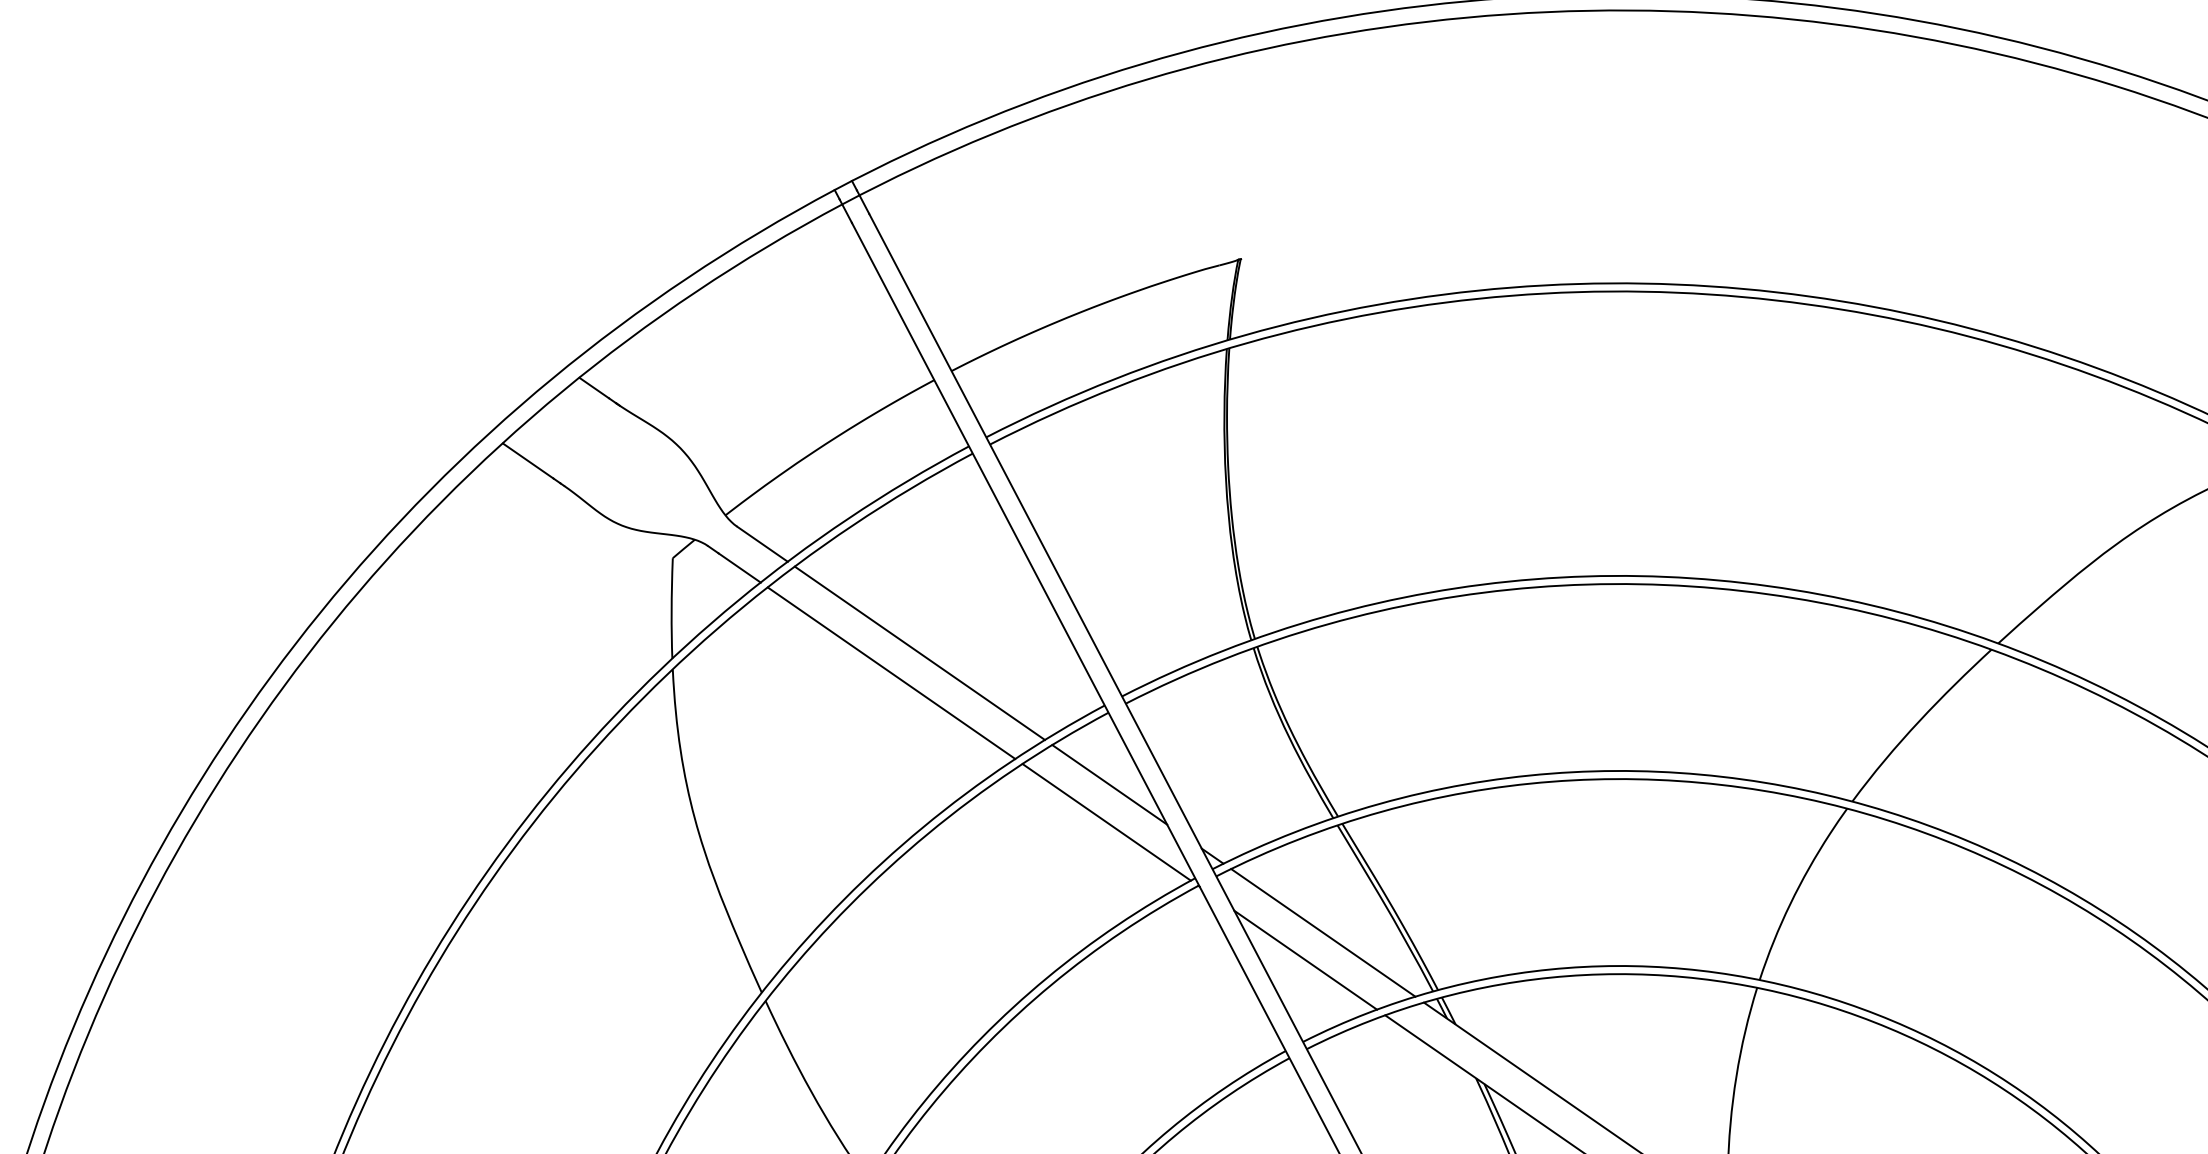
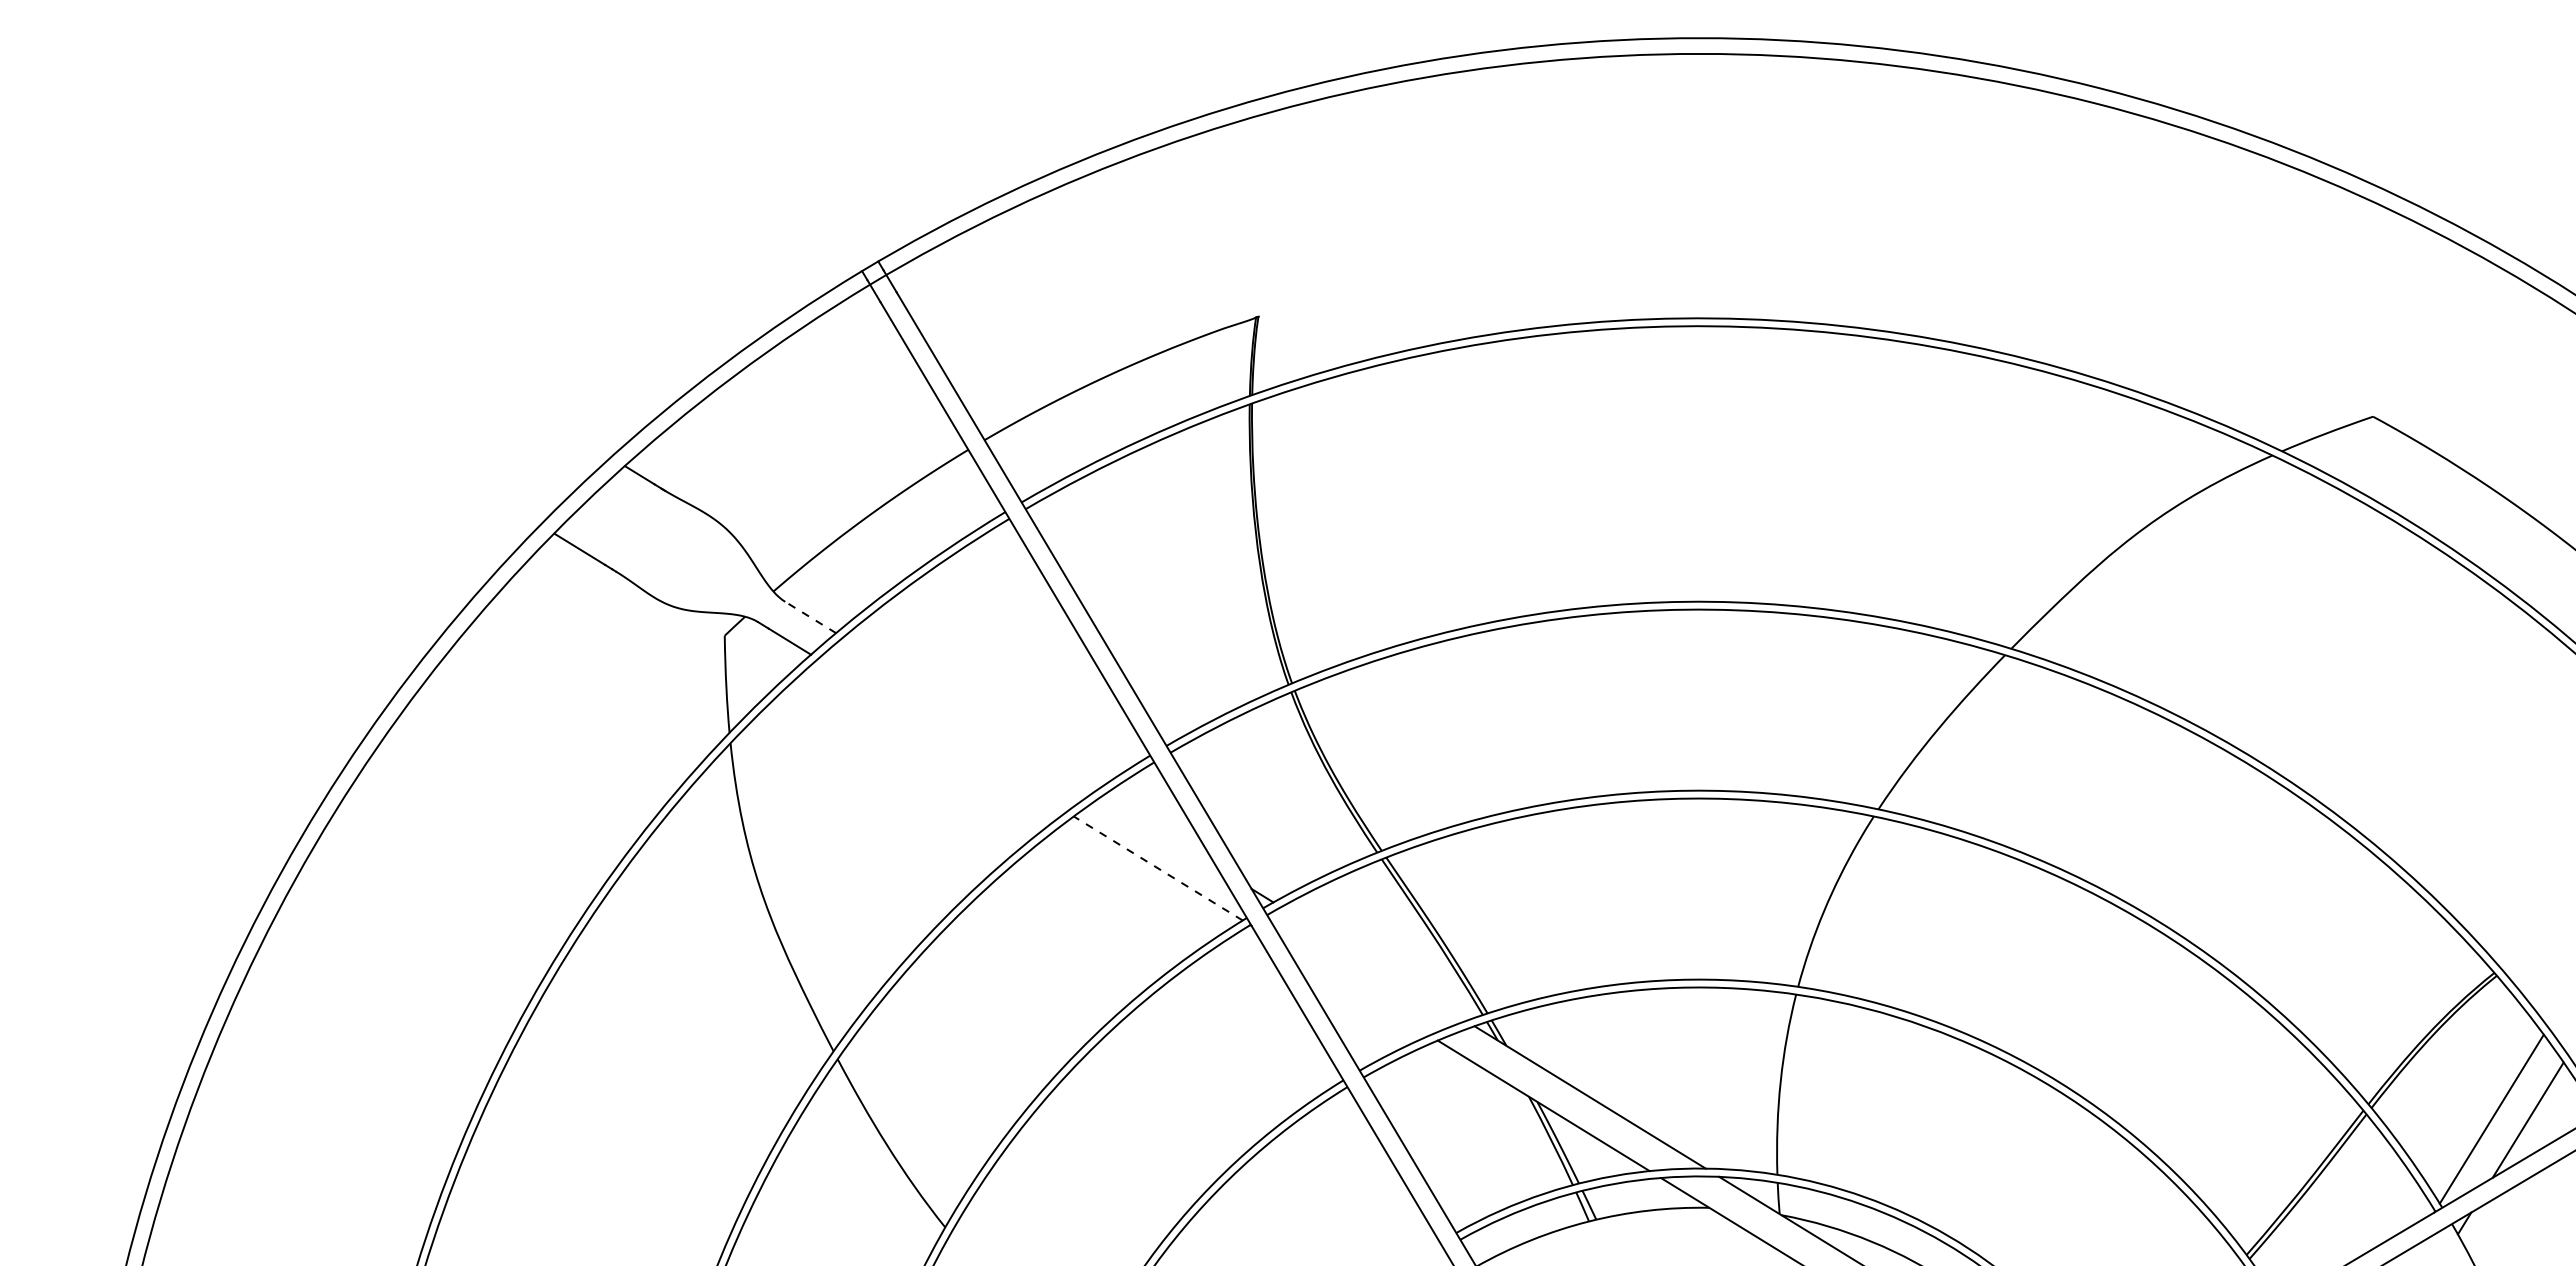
line: (762, 544) -> (810, 617), solid -> dashed
line: (919, 652) -> (968, 714), removed
line: (891, 673) -> (942, 735), removed
line: (1108, 784) -> (1158, 831), removed
line: (1105, 822) -> (1157, 868), solid -> dashed
line: (1323, 933) -> (1373, 964), removed
line: (1305, 960) -> (1357, 991), removed

